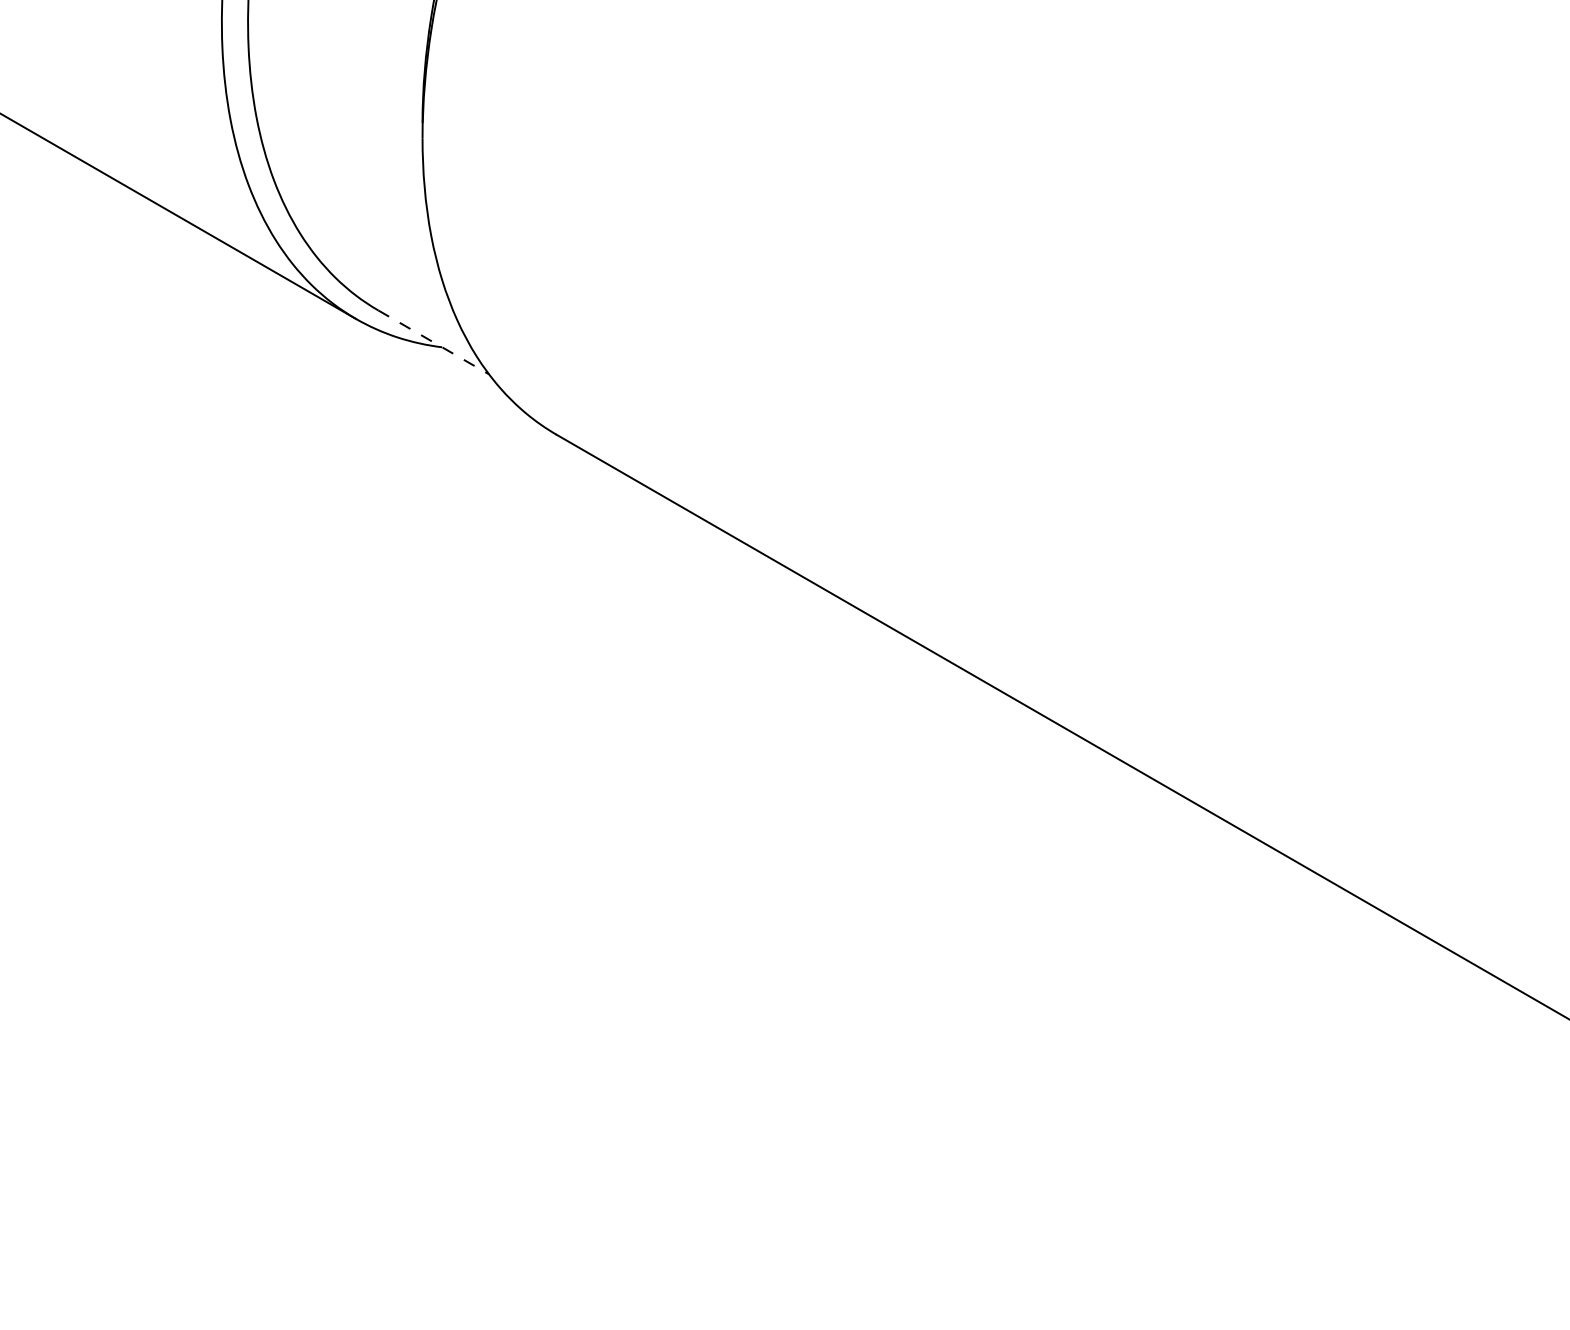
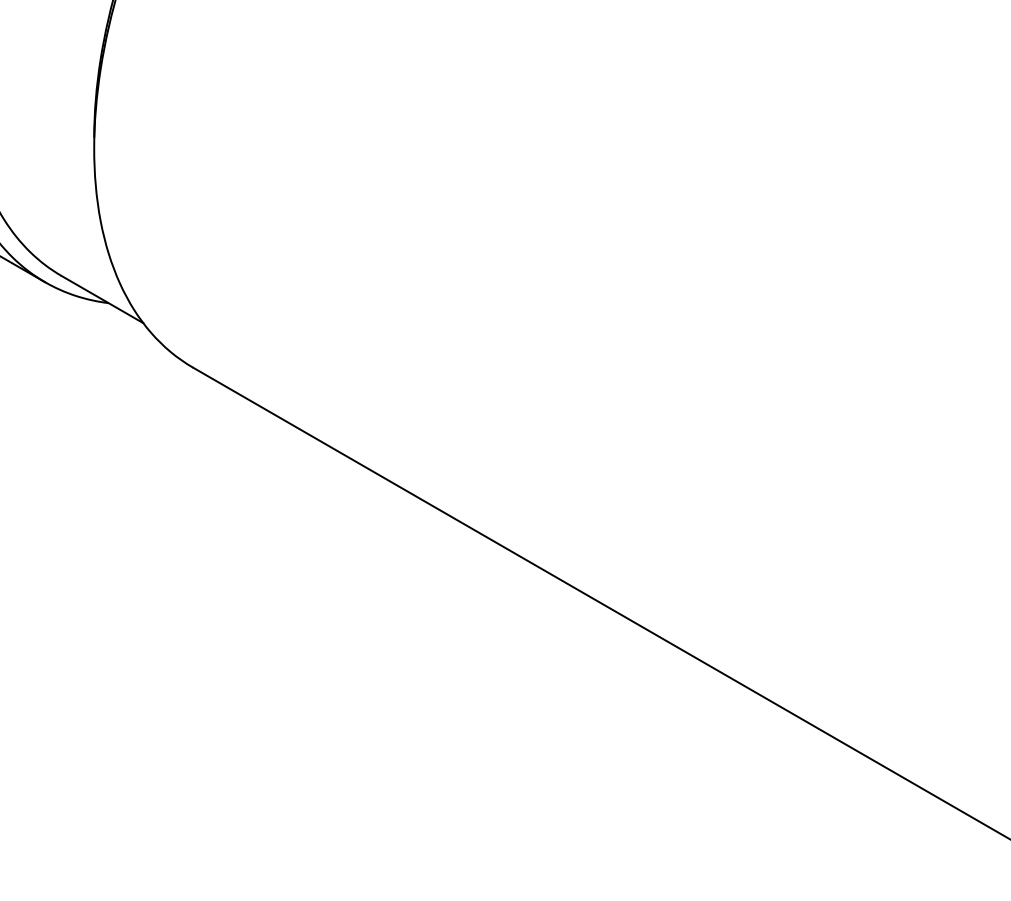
line: (433, 342) -> (102, 299), dashed -> solid

